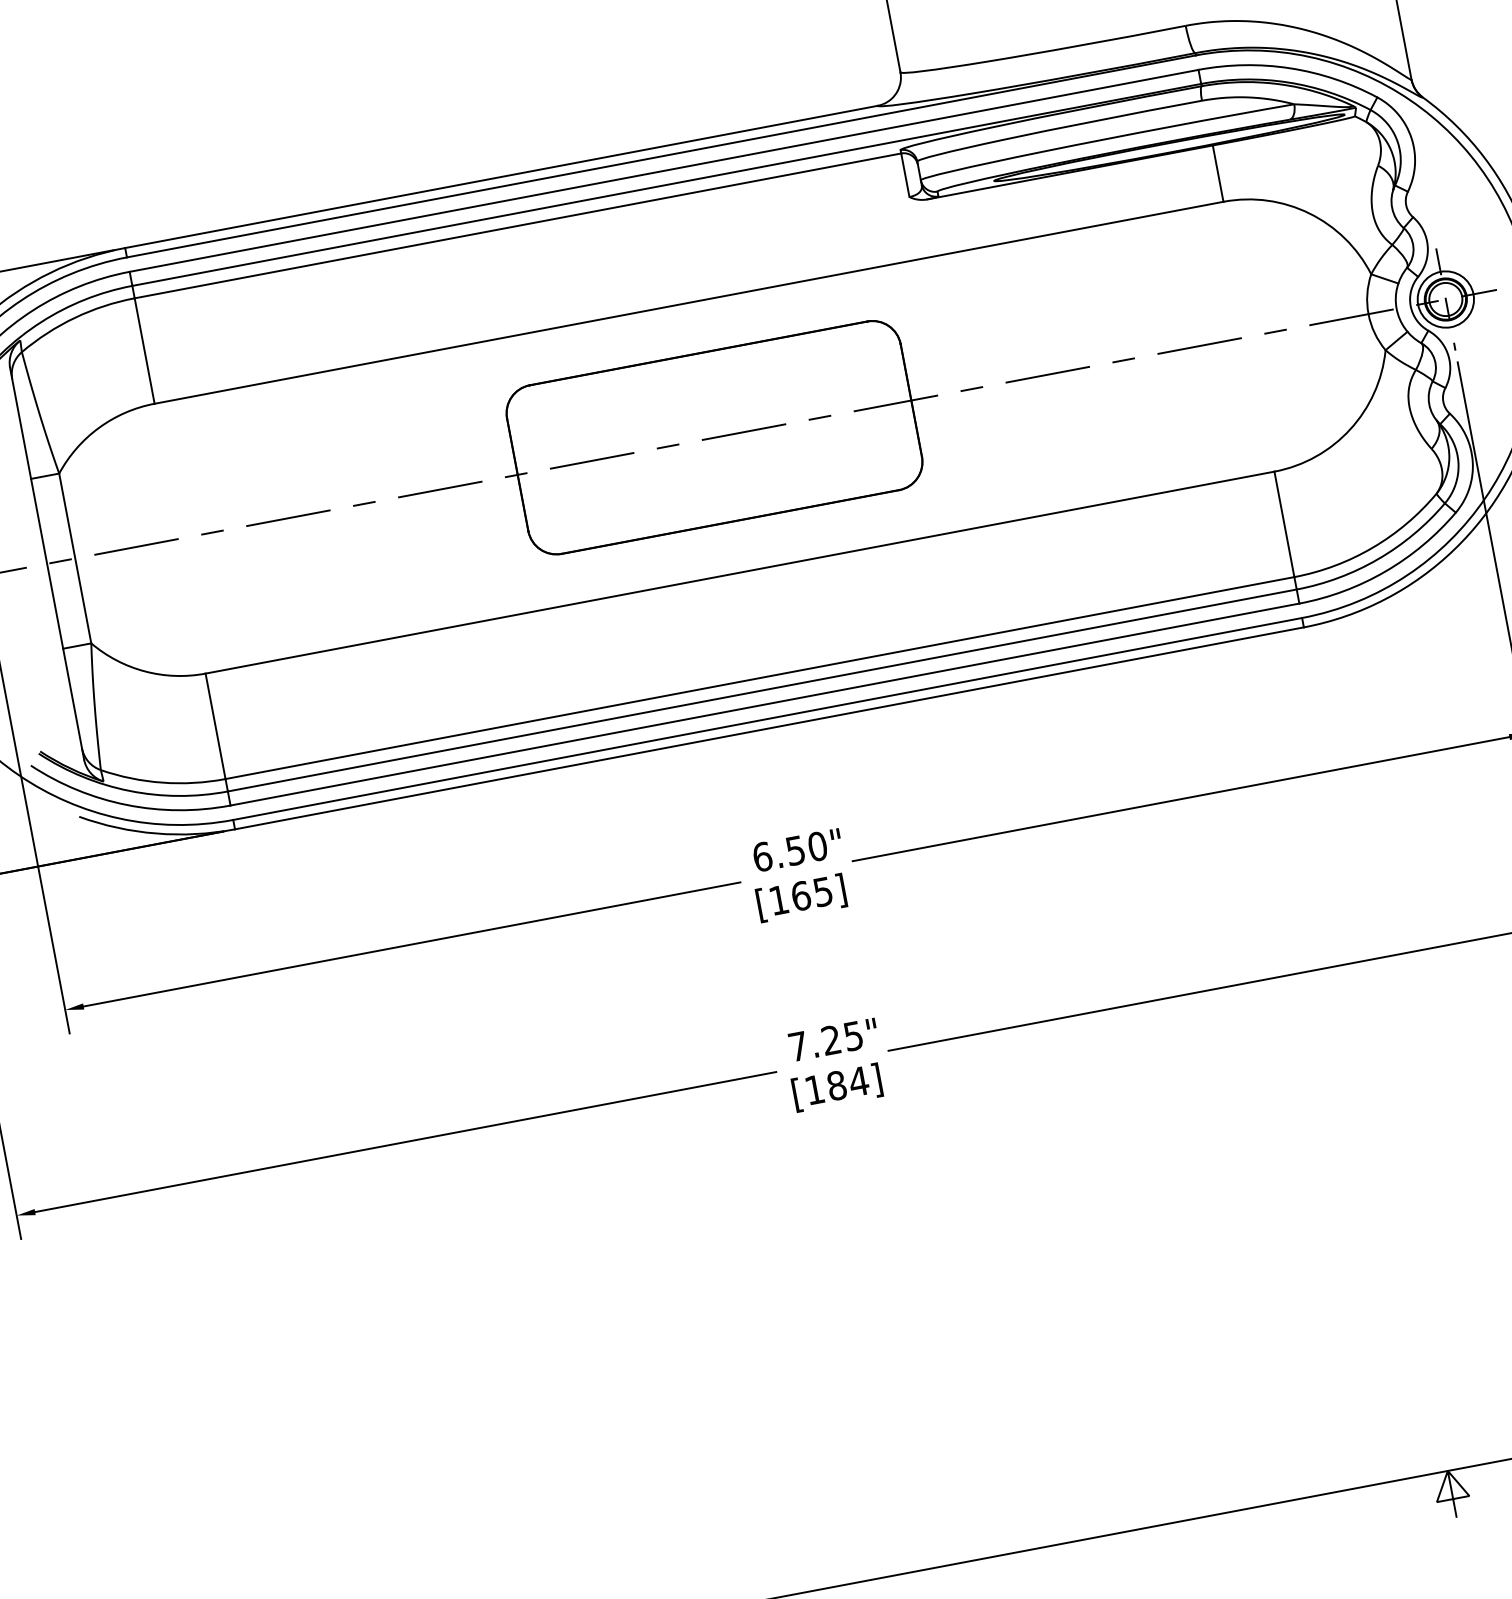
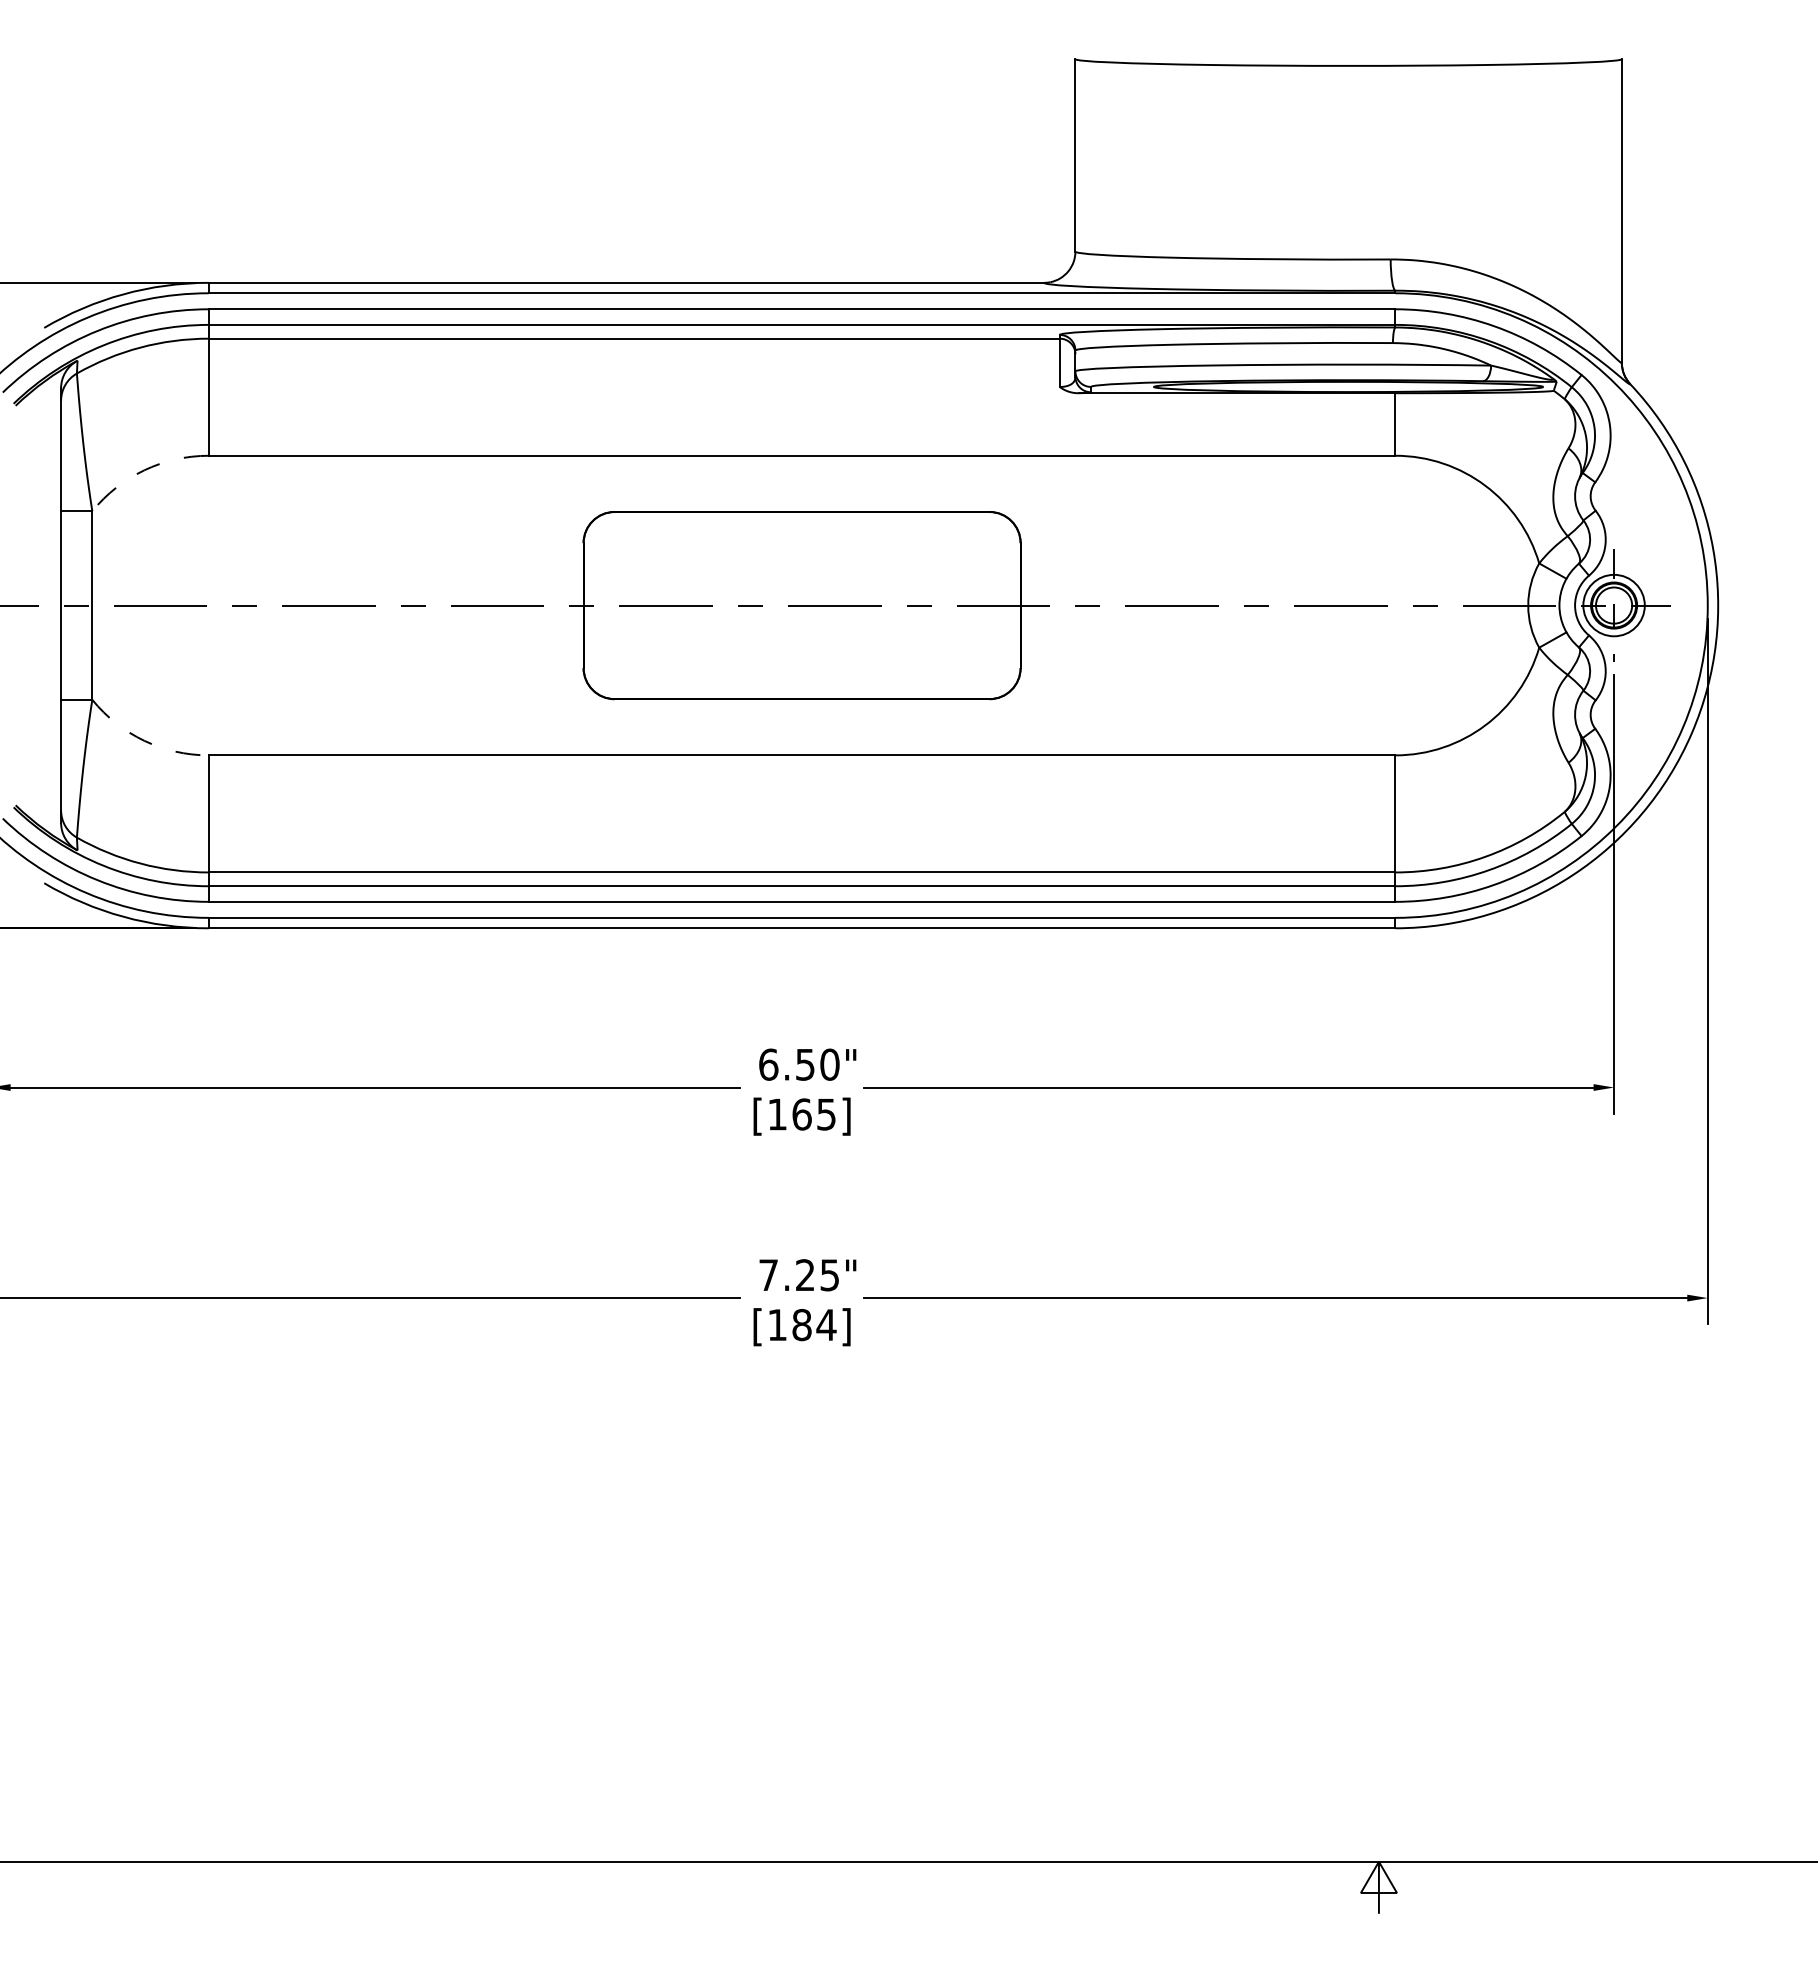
arc: (99, 427) -> (144, 470), solid -> dashed
arc: (145, 671) -> (144, 740), solid -> dashed

